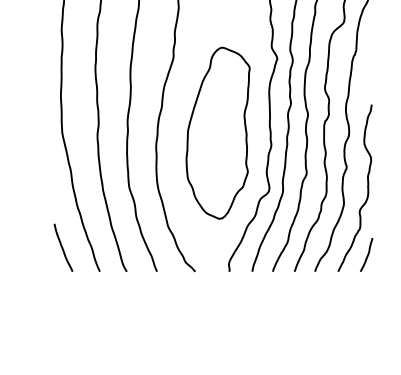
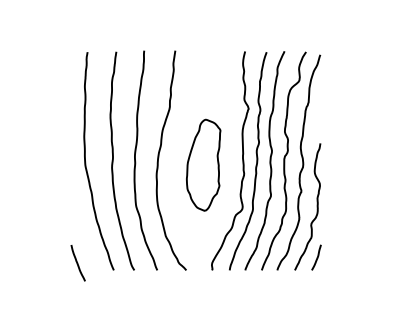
part: (217, 133) -> (203, 165), size x0.7
line: (62, 248) -> (77, 263), moved

